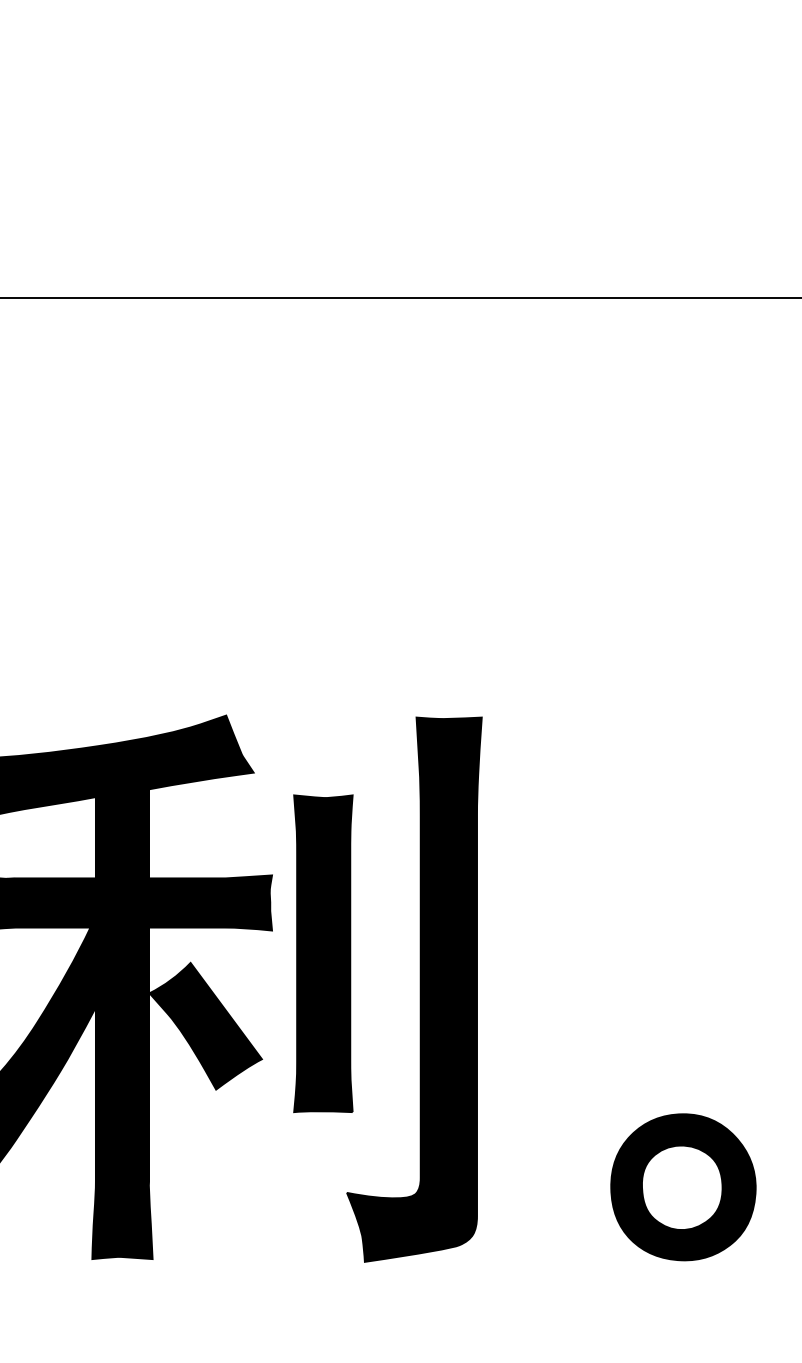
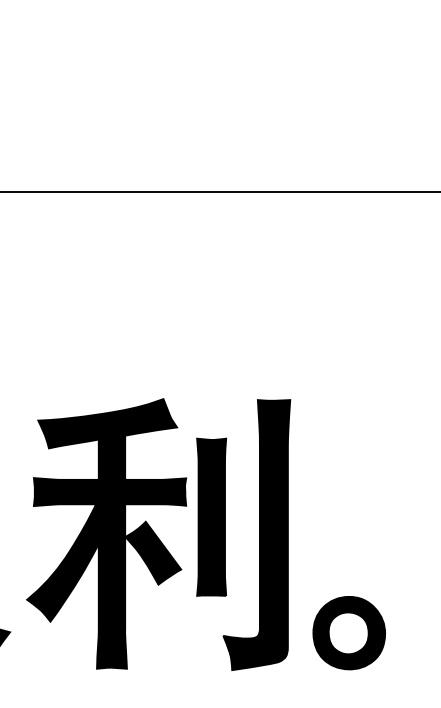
part: (681, 1188) -> (348, 633), moved

